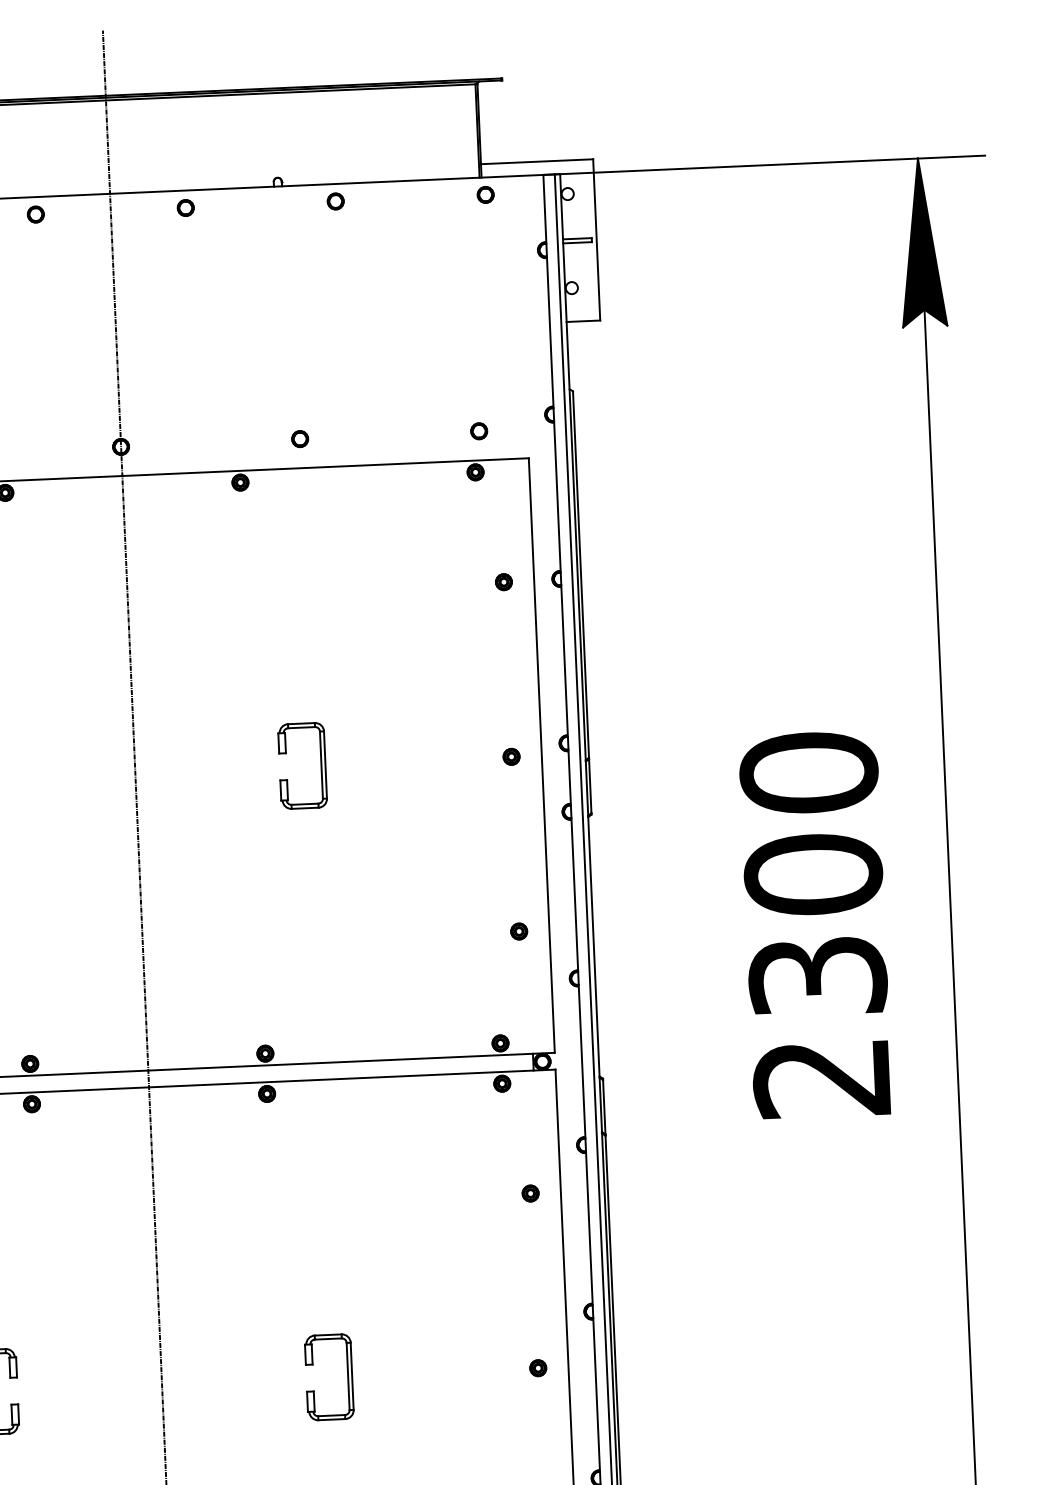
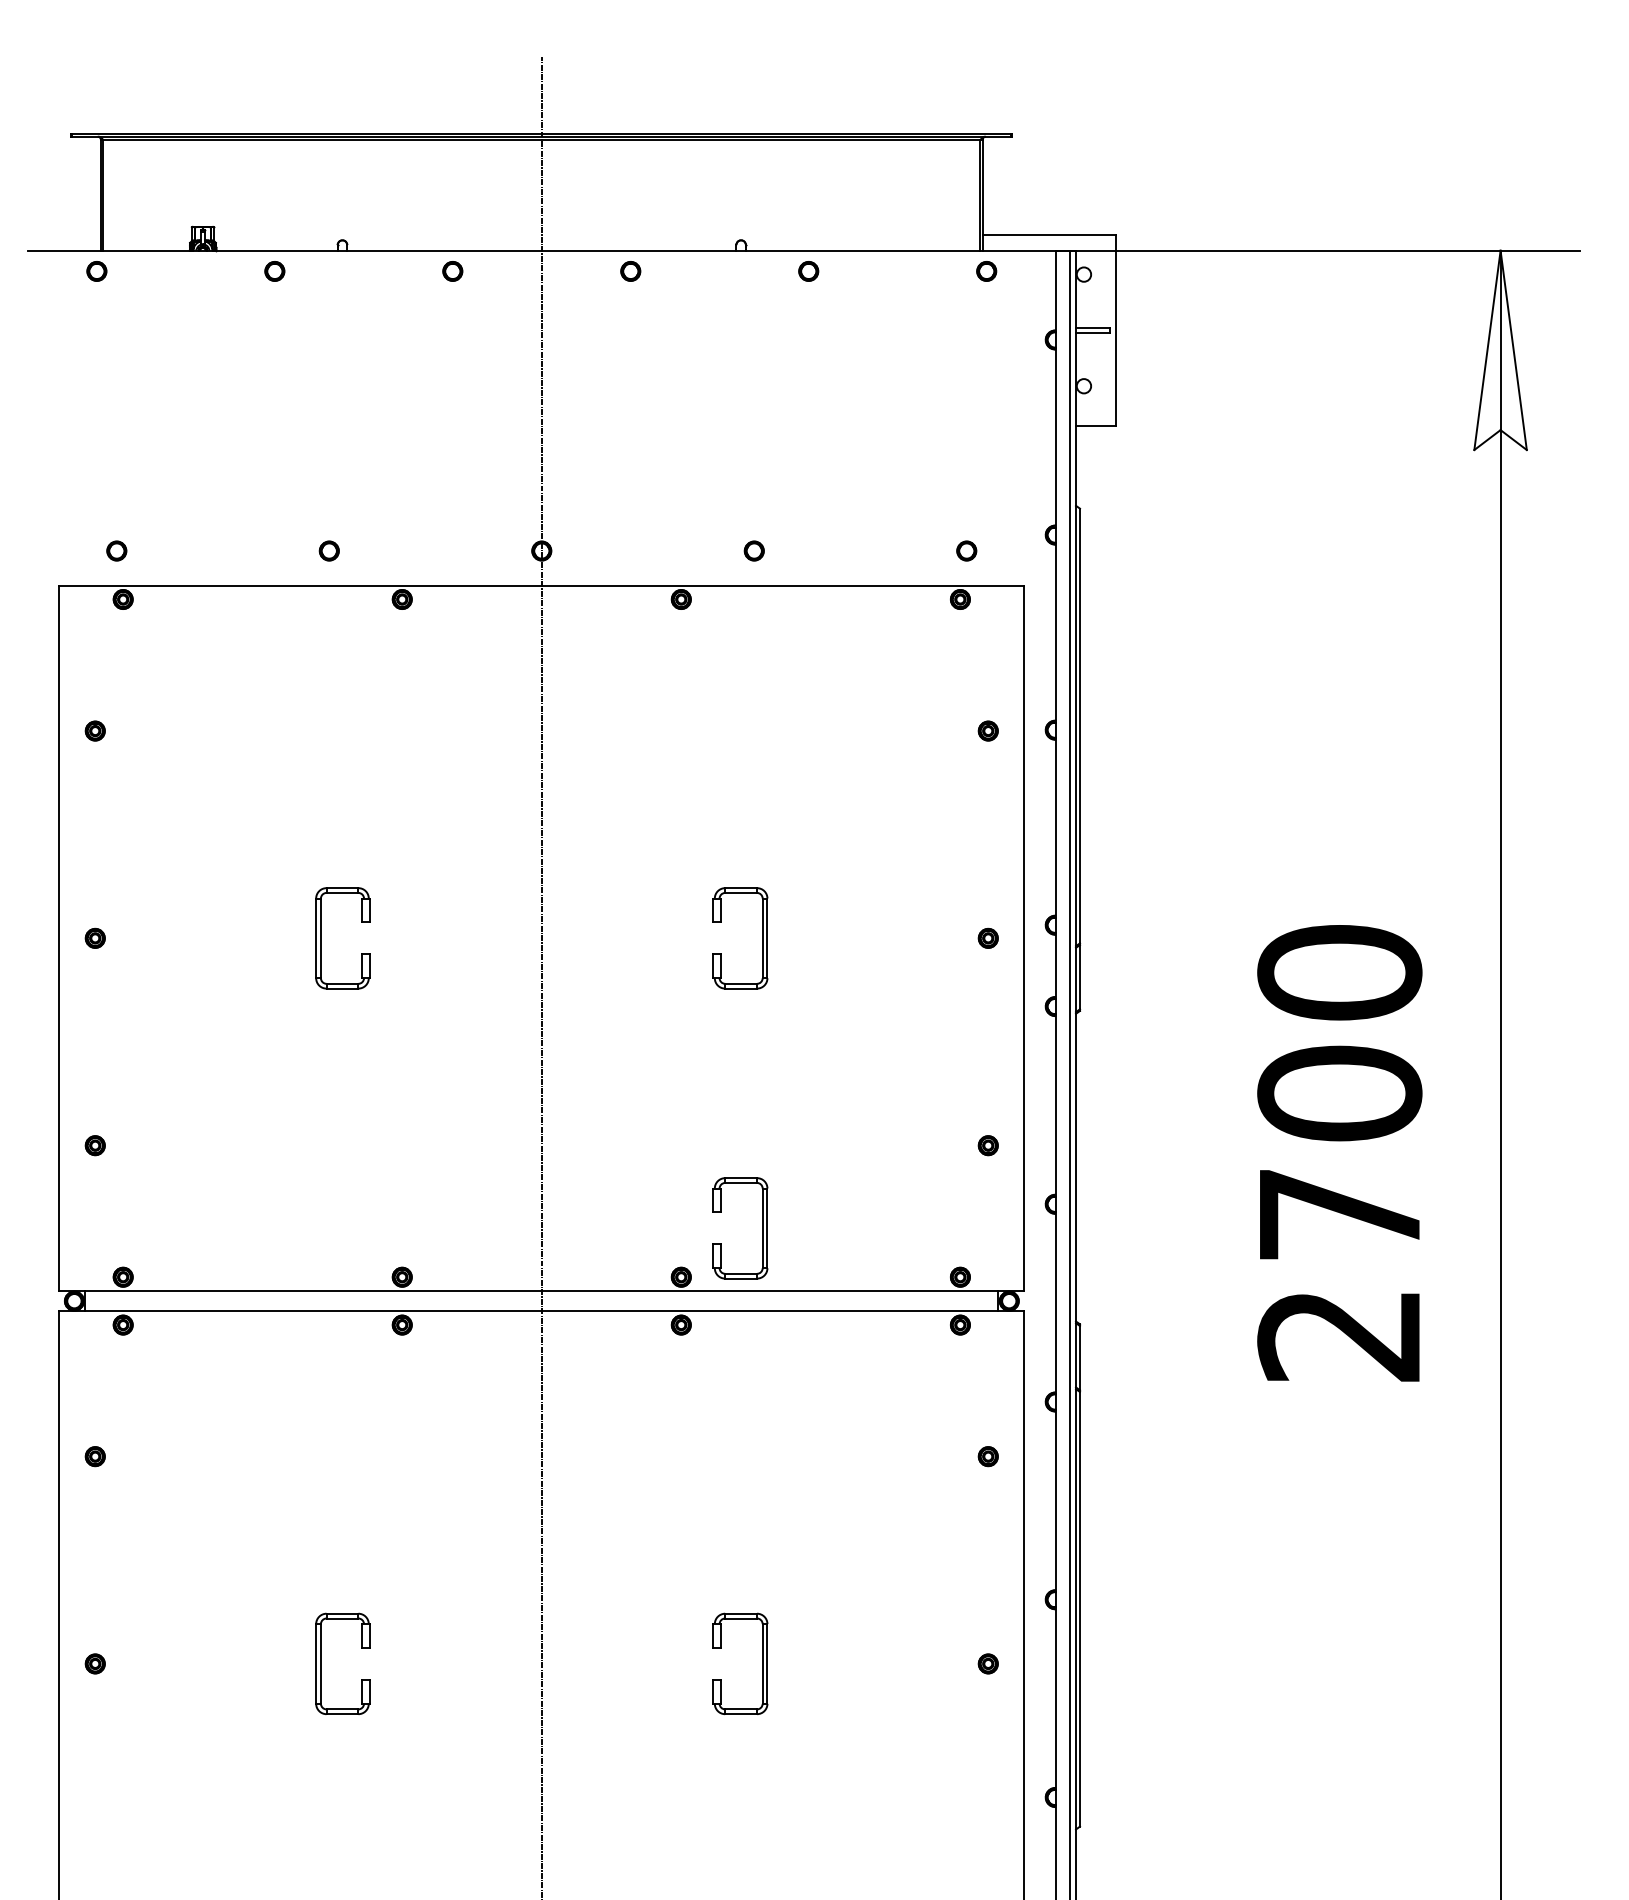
fill: (921, 242) -> (1500, 350), removed
text: (817, 976) -> (1339, 1214), 2300 -> 2700
part: (331, 1009) -> (762, 1228), added

